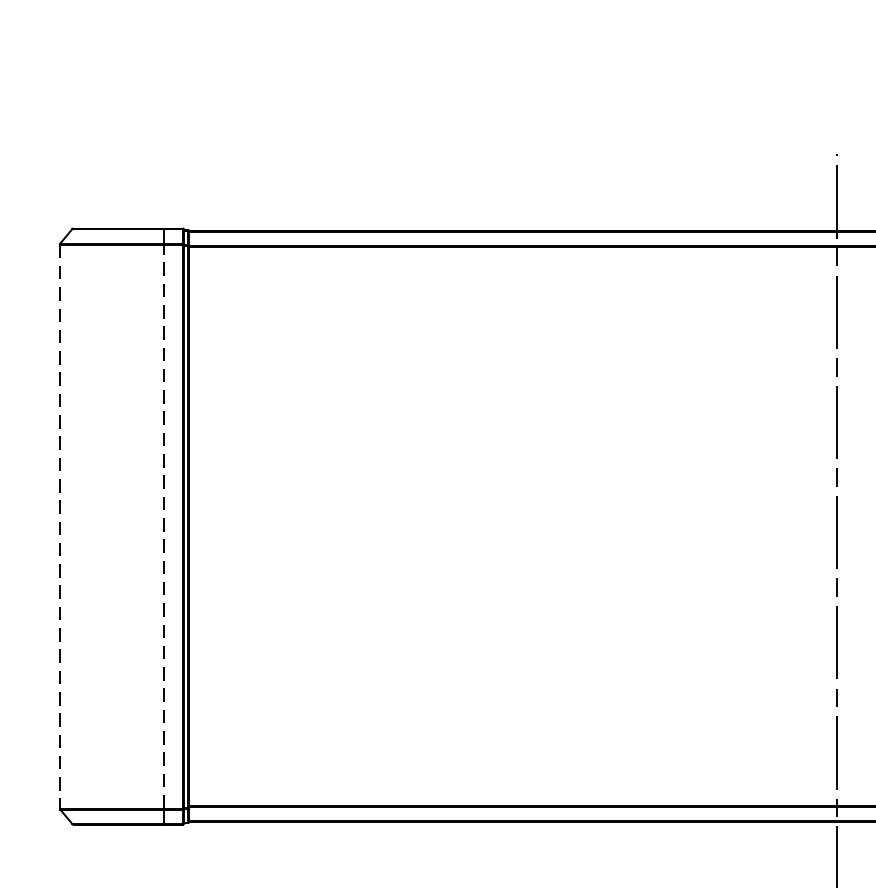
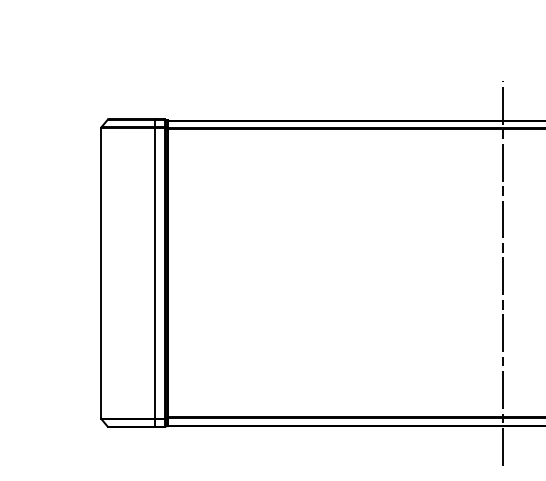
line: (60, 527) -> (101, 273), dashed -> solid
line: (162, 527) -> (154, 273), dashed -> solid

